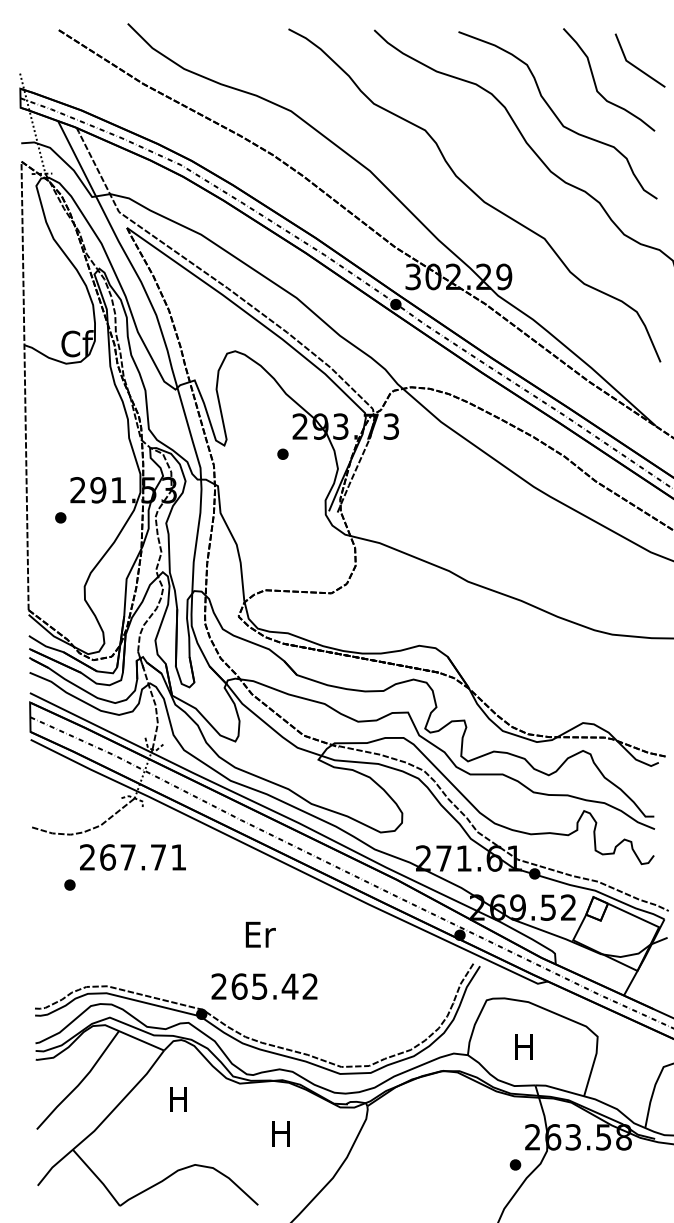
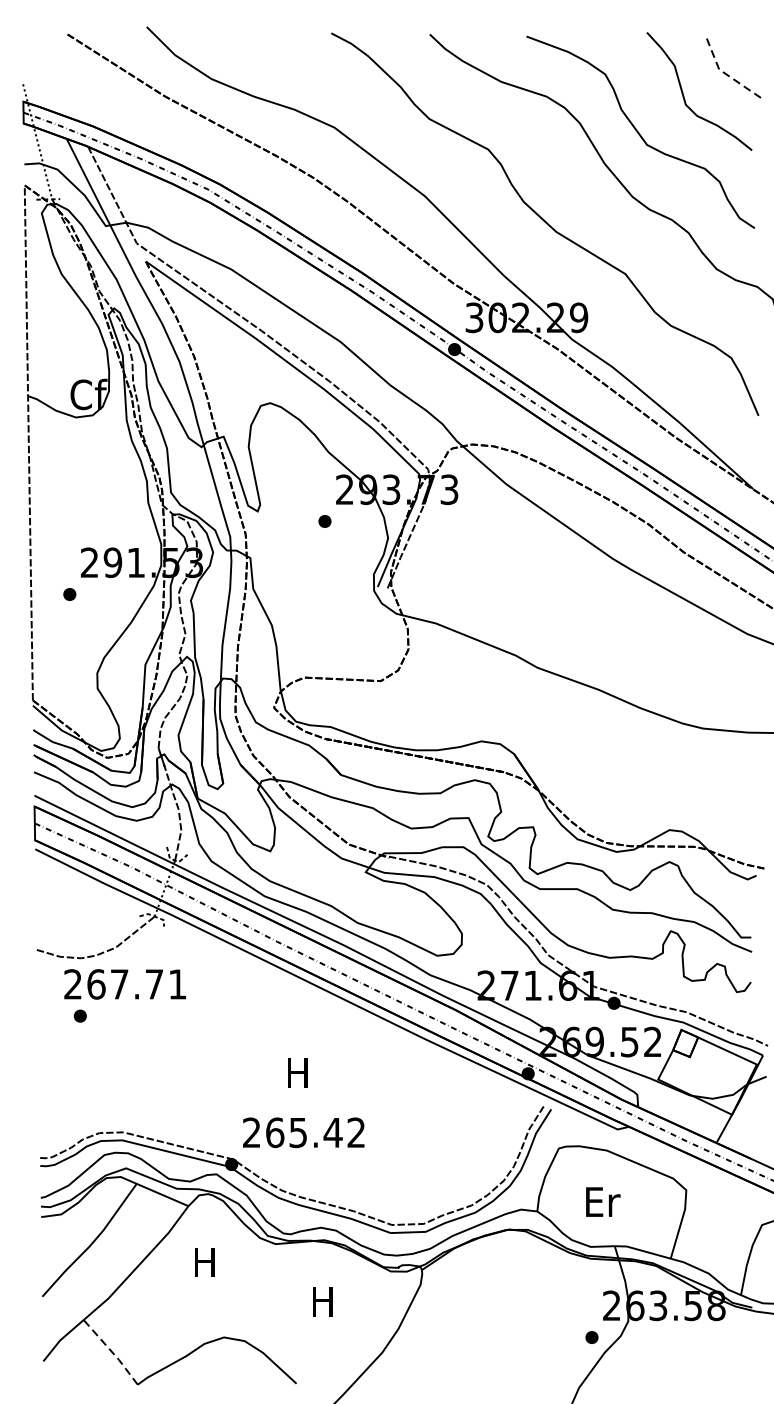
line: (633, 65) -> (727, 75), solid -> dashed
text: (132, 857) -> (124, 984), moved
text: (260, 934) -> (299, 1072), Er -> H
text: (525, 1046) -> (603, 1201), H -> Er
line: (97, 1177) -> (111, 1351), solid -> dashed

